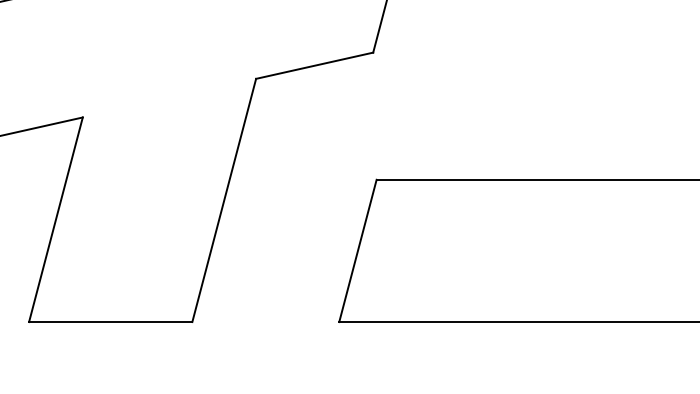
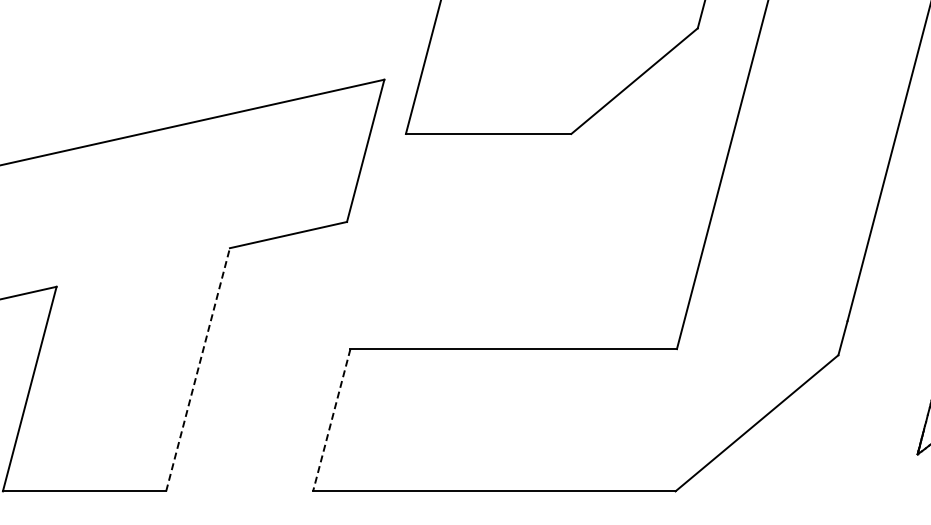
line: (224, 200) -> (198, 369), solid -> dashed
line: (357, 251) -> (331, 420), solid -> dashed

